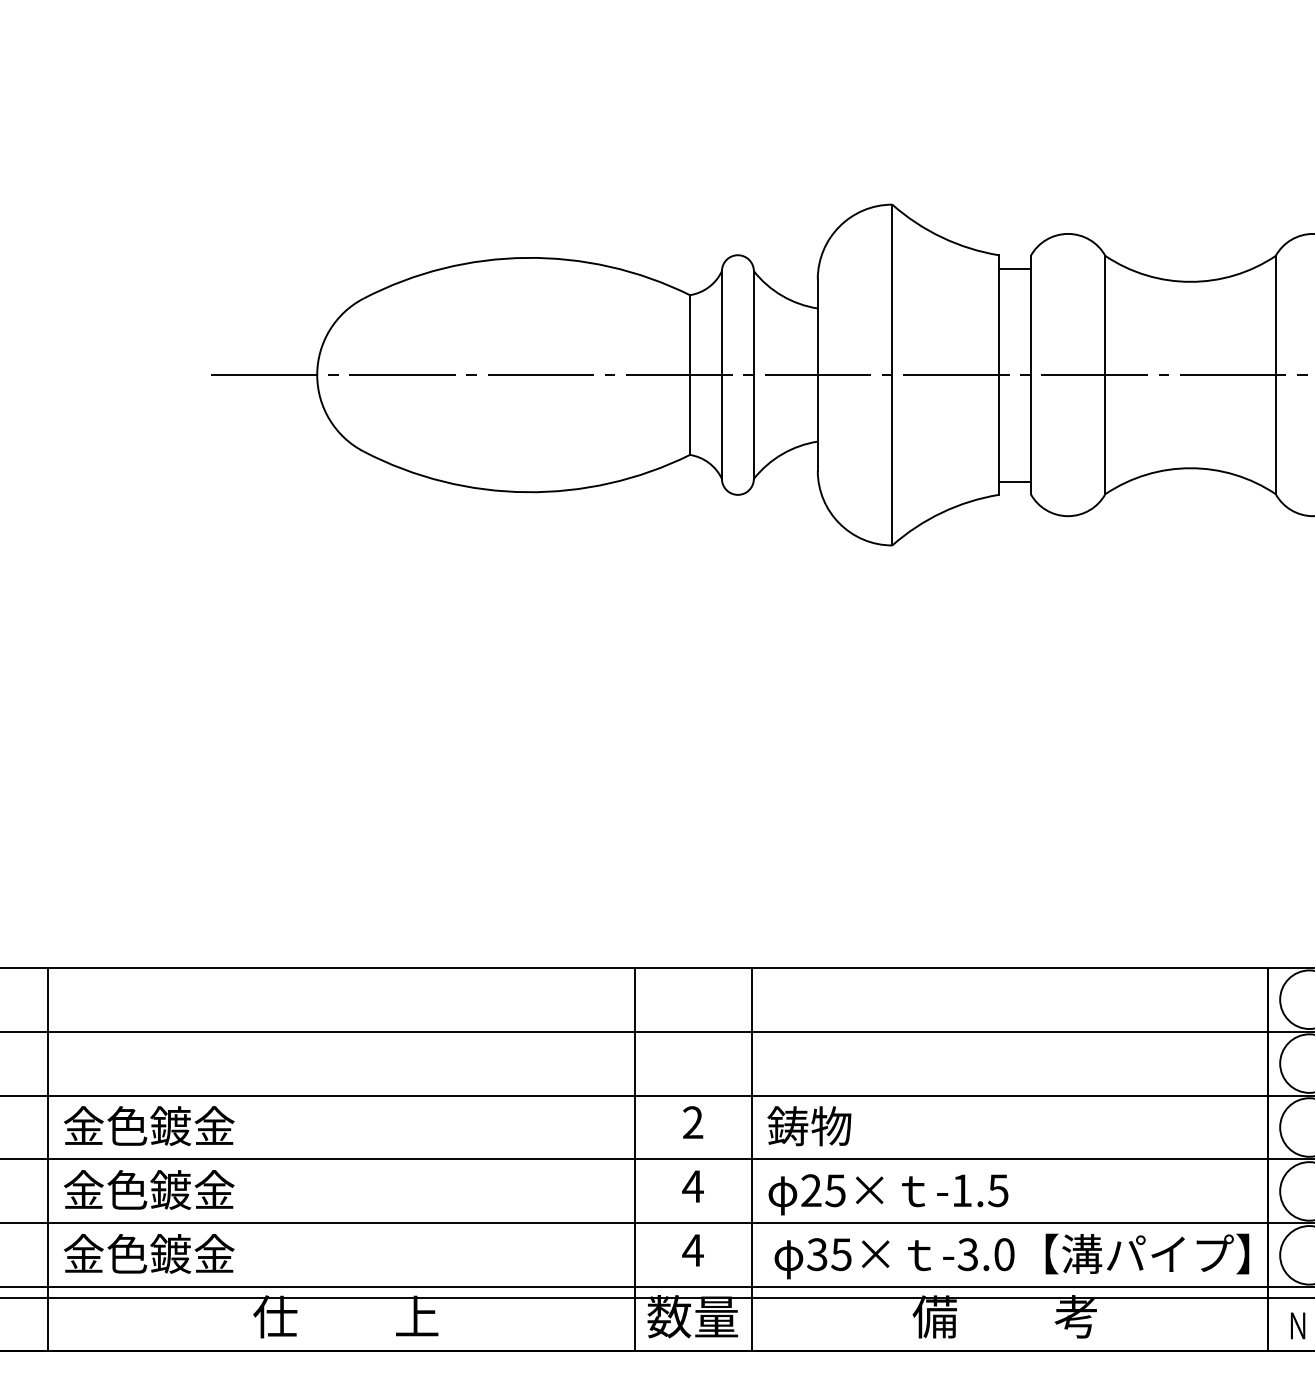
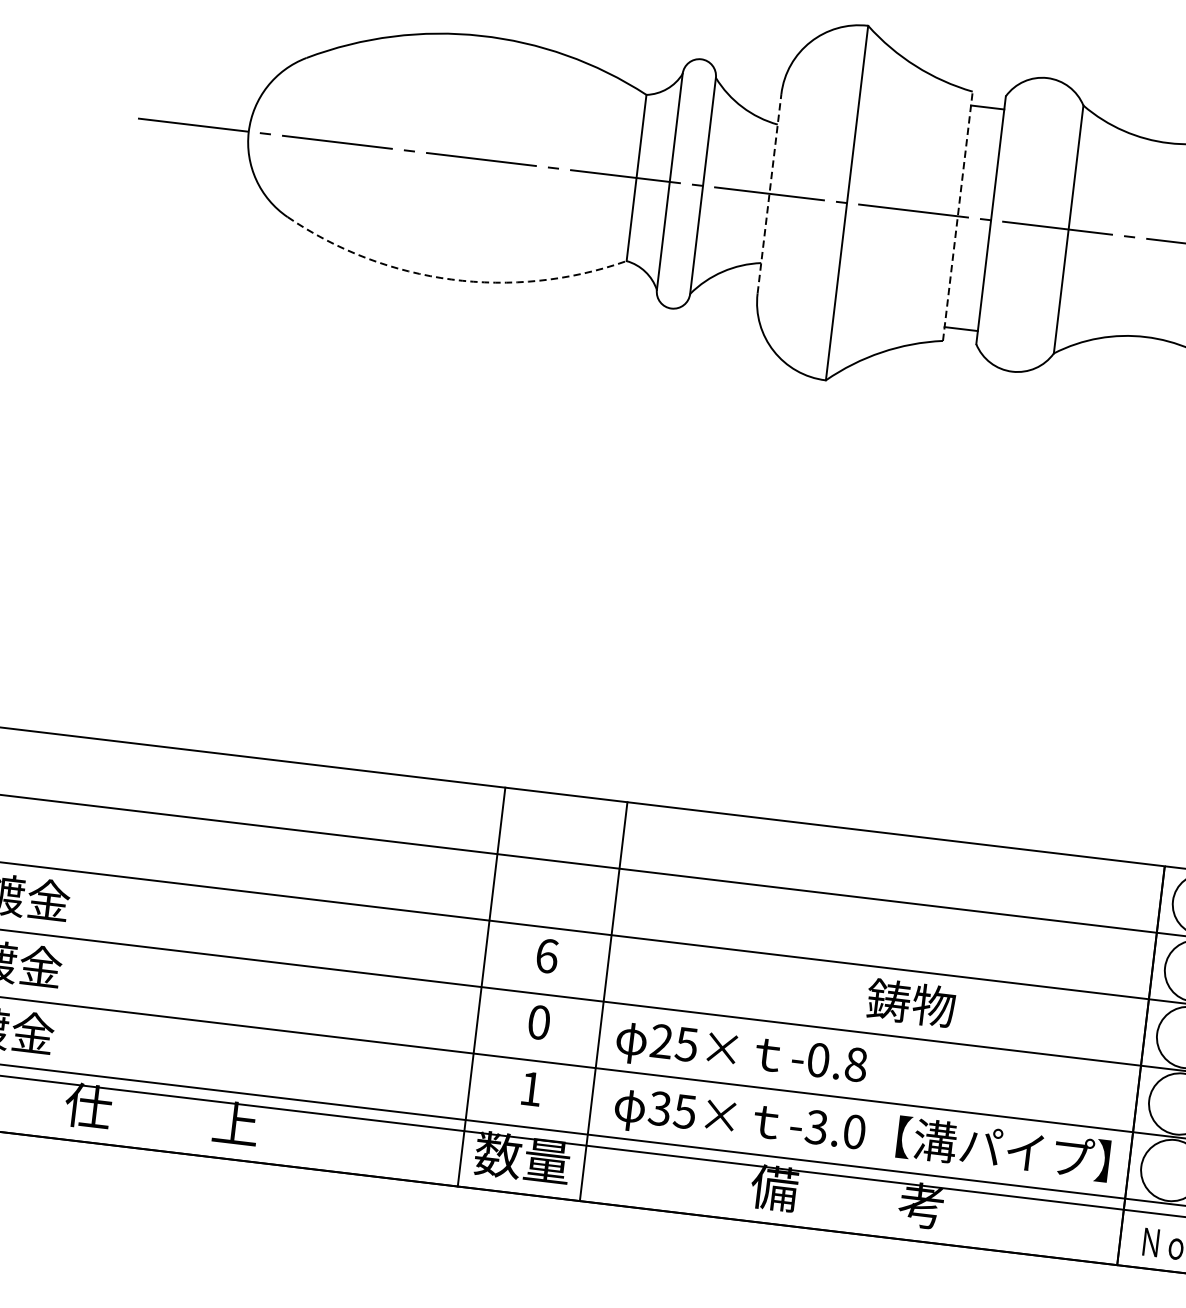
line: (817, 375) -> (769, 194), solid -> dashed
line: (998, 375) -> (957, 216), solid -> dashed
arc: (526, 492) -> (451, 279), solid -> dashed
text: (693, 1122) -> (547, 955), 2 -> 6
text: (809, 1126) -> (911, 1003), moved
text: (692, 1186) -> (538, 1022), 4 -> 0
text: (980, 1190) -> (837, 1062), -1.5 -> -0.8
text: (692, 1250) -> (530, 1088), 4 -> 1

